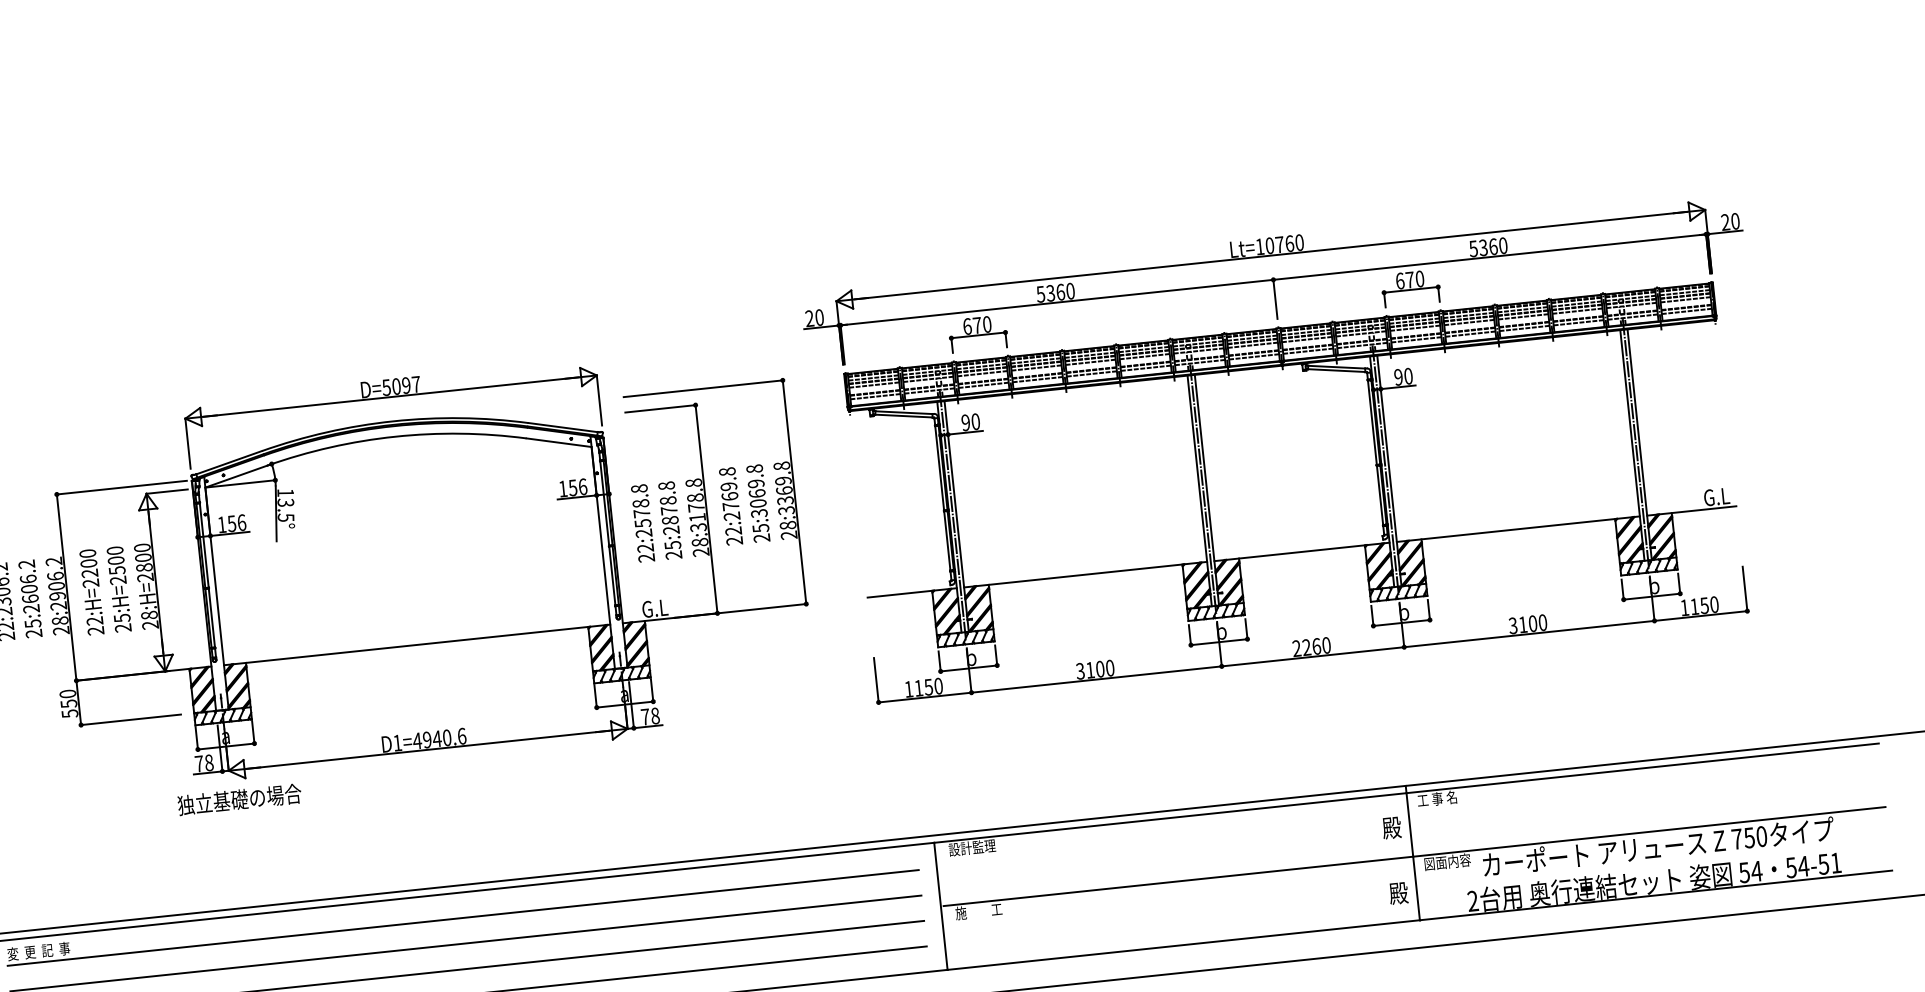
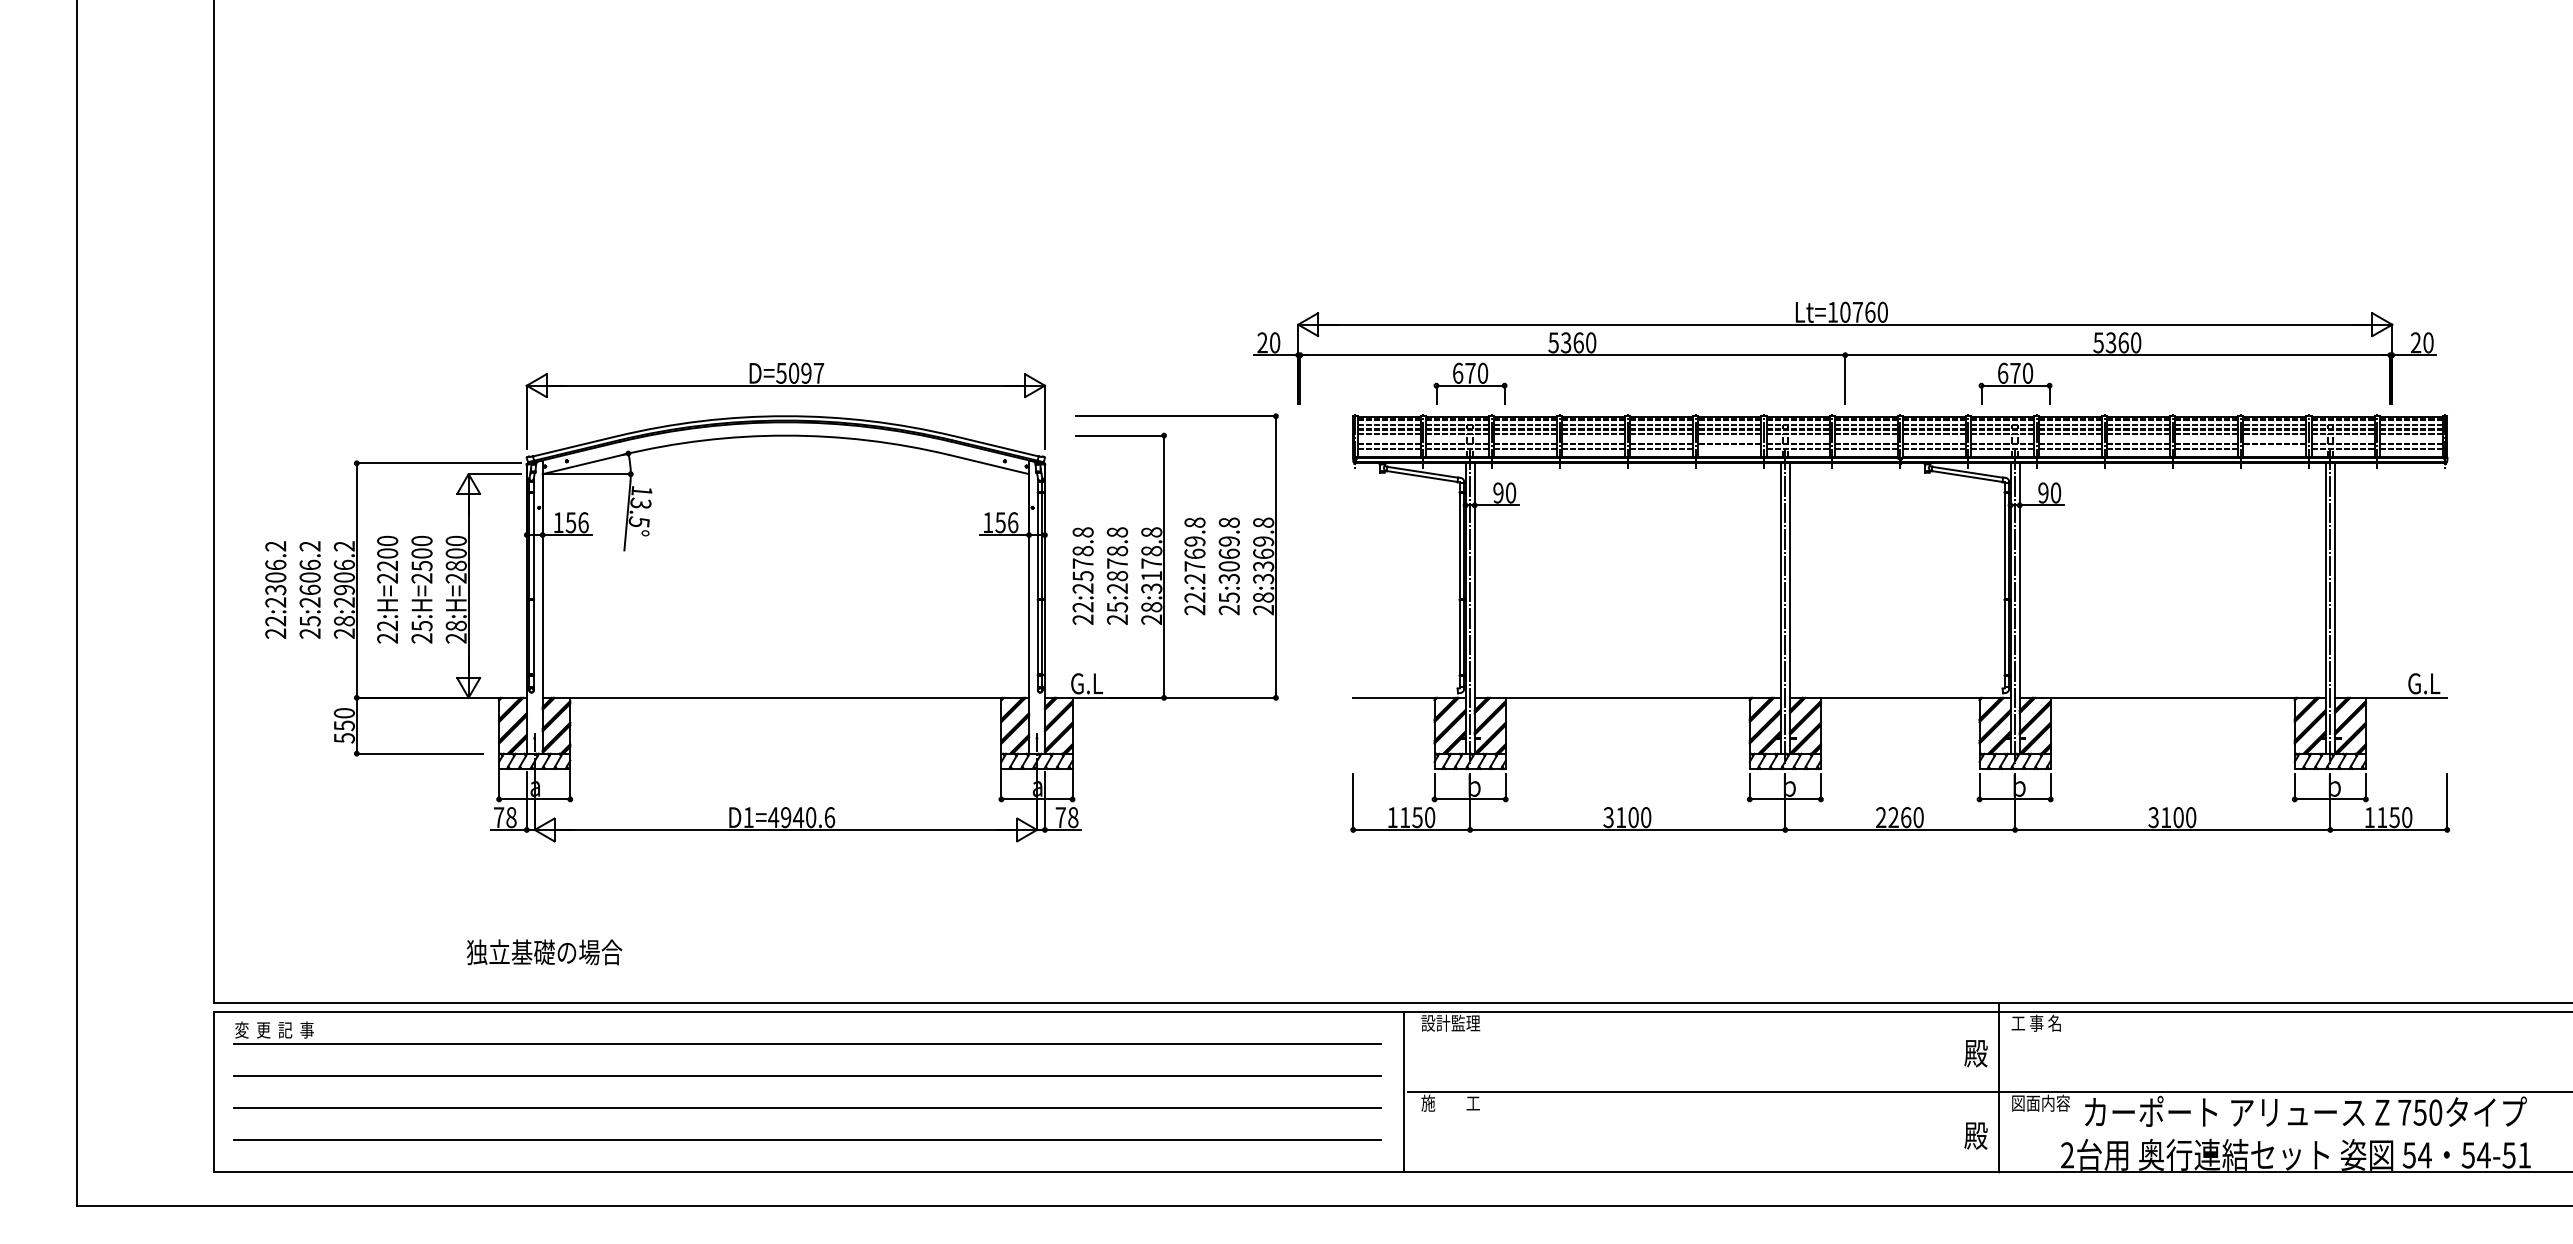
part: (1272, 277) -> (1844, 352), moved
line: (1578, 322) -> (2274, 448), removed
line: (1145, 368) -> (1729, 448), removed
text: (239, 799) -> (544, 952), moved

